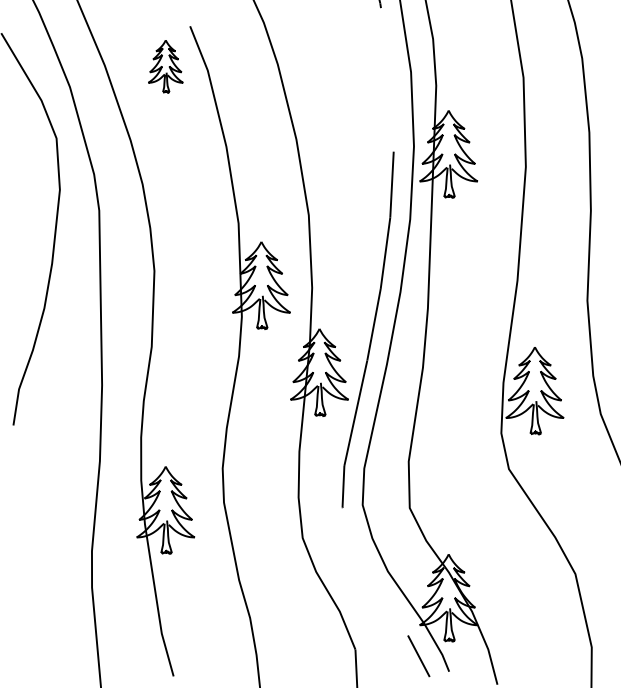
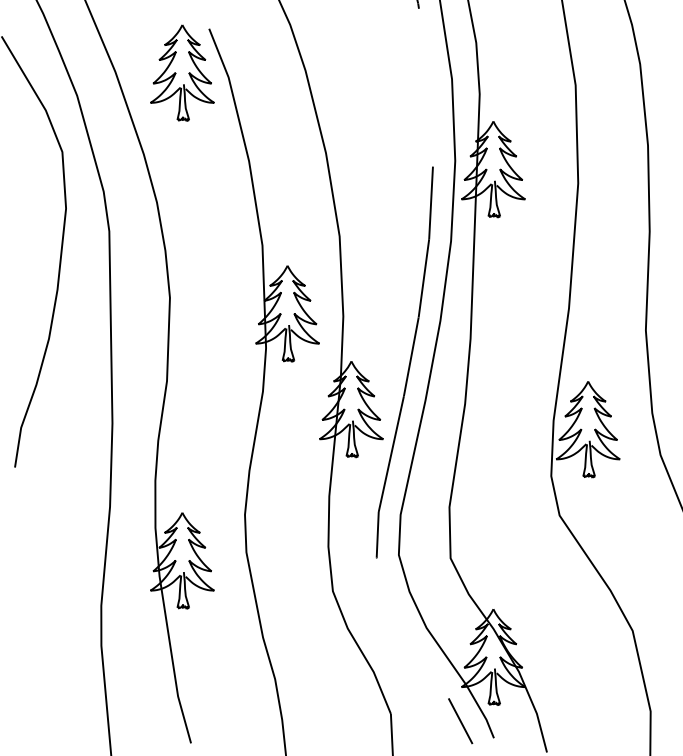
part: (165, 66) -> (182, 72), size x1.67

